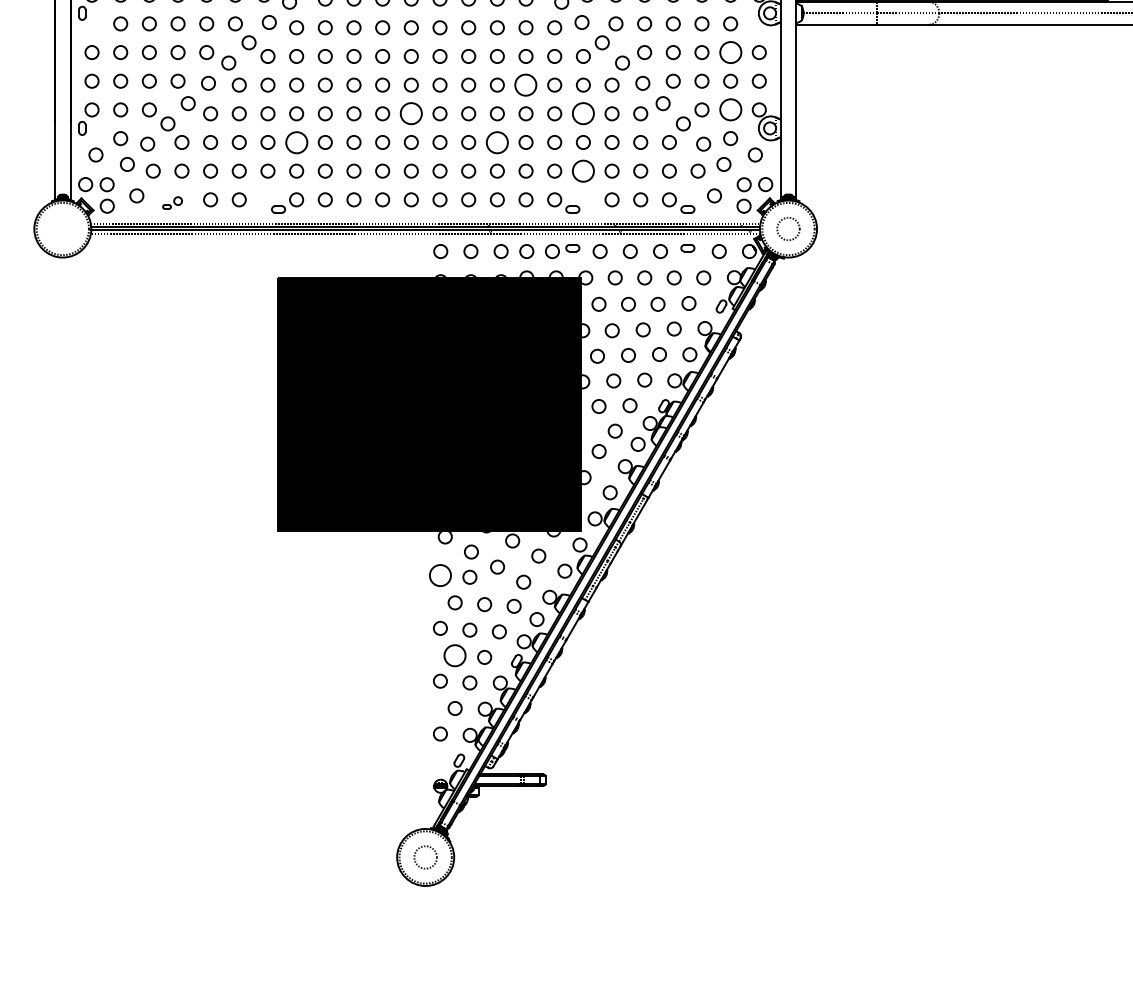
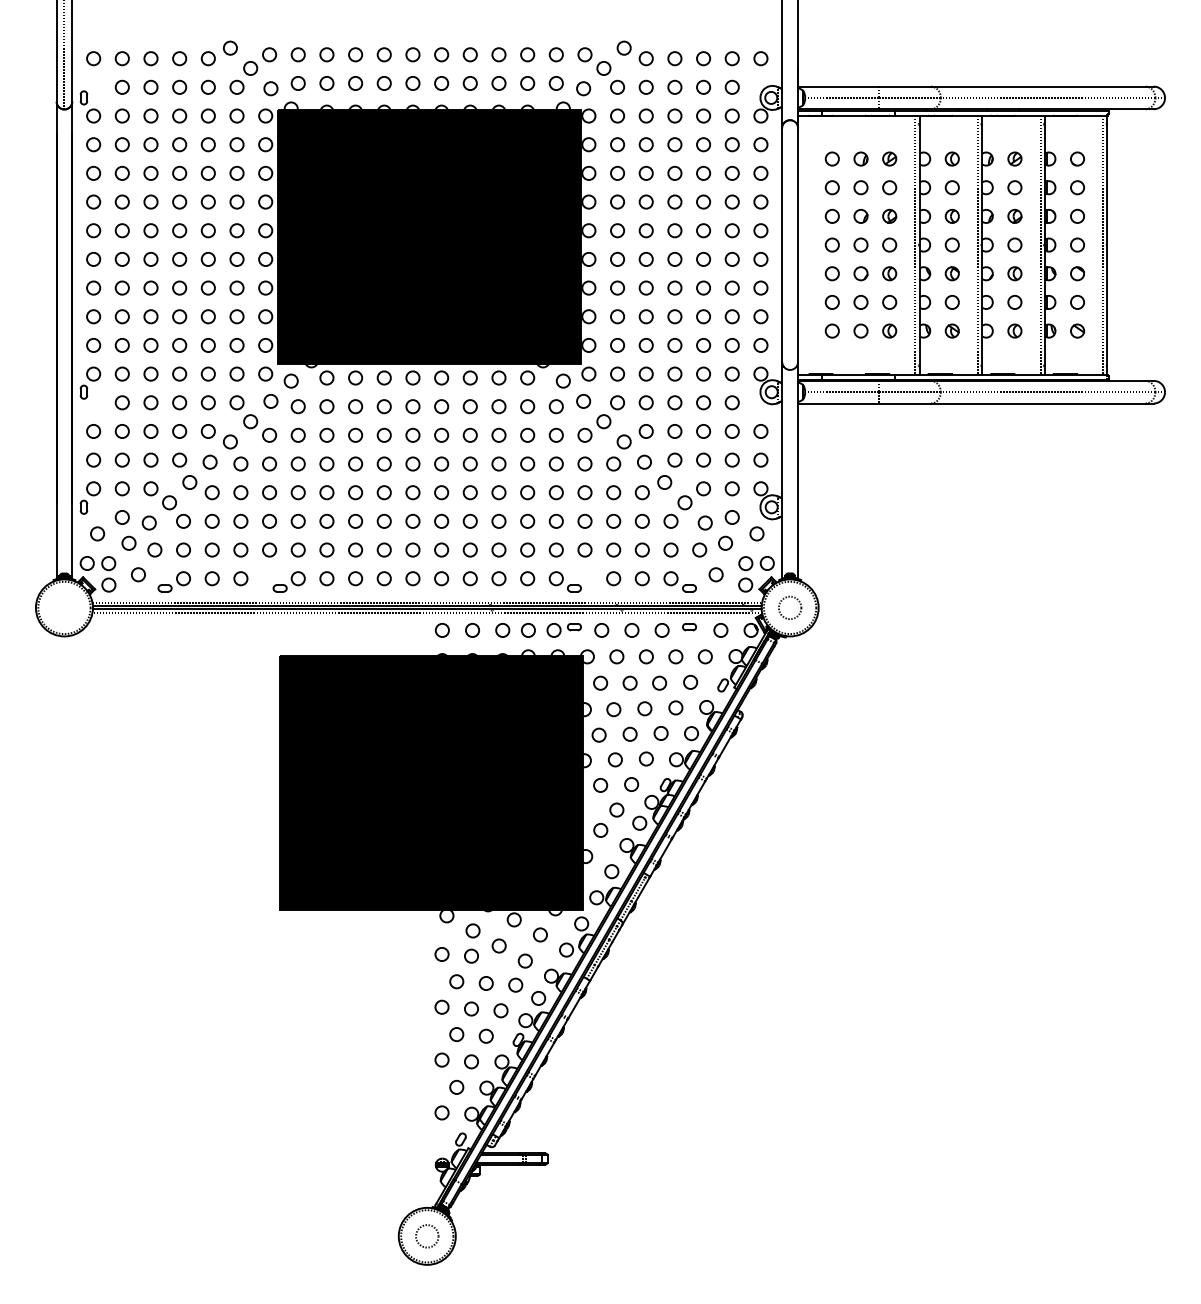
circle: (729, 52) -> (731, 431), size x0.62
circle: (525, 84) -> (527, 463), size x0.62
circle: (729, 109) -> (731, 488), size x0.62
circle: (410, 113) -> (412, 492), size x0.62
circle: (582, 113) -> (584, 492), size x0.62
circle: (295, 141) -> (297, 520), size x0.62
circle: (496, 141) -> (498, 520), size x0.62
circle: (582, 170) -> (584, 549), size x0.62
part: (171, 202) -> (173, 581), size x1.67
circle: (439, 575) -> (441, 954), size x0.62
circle: (454, 655) -> (456, 1034), size x0.62

